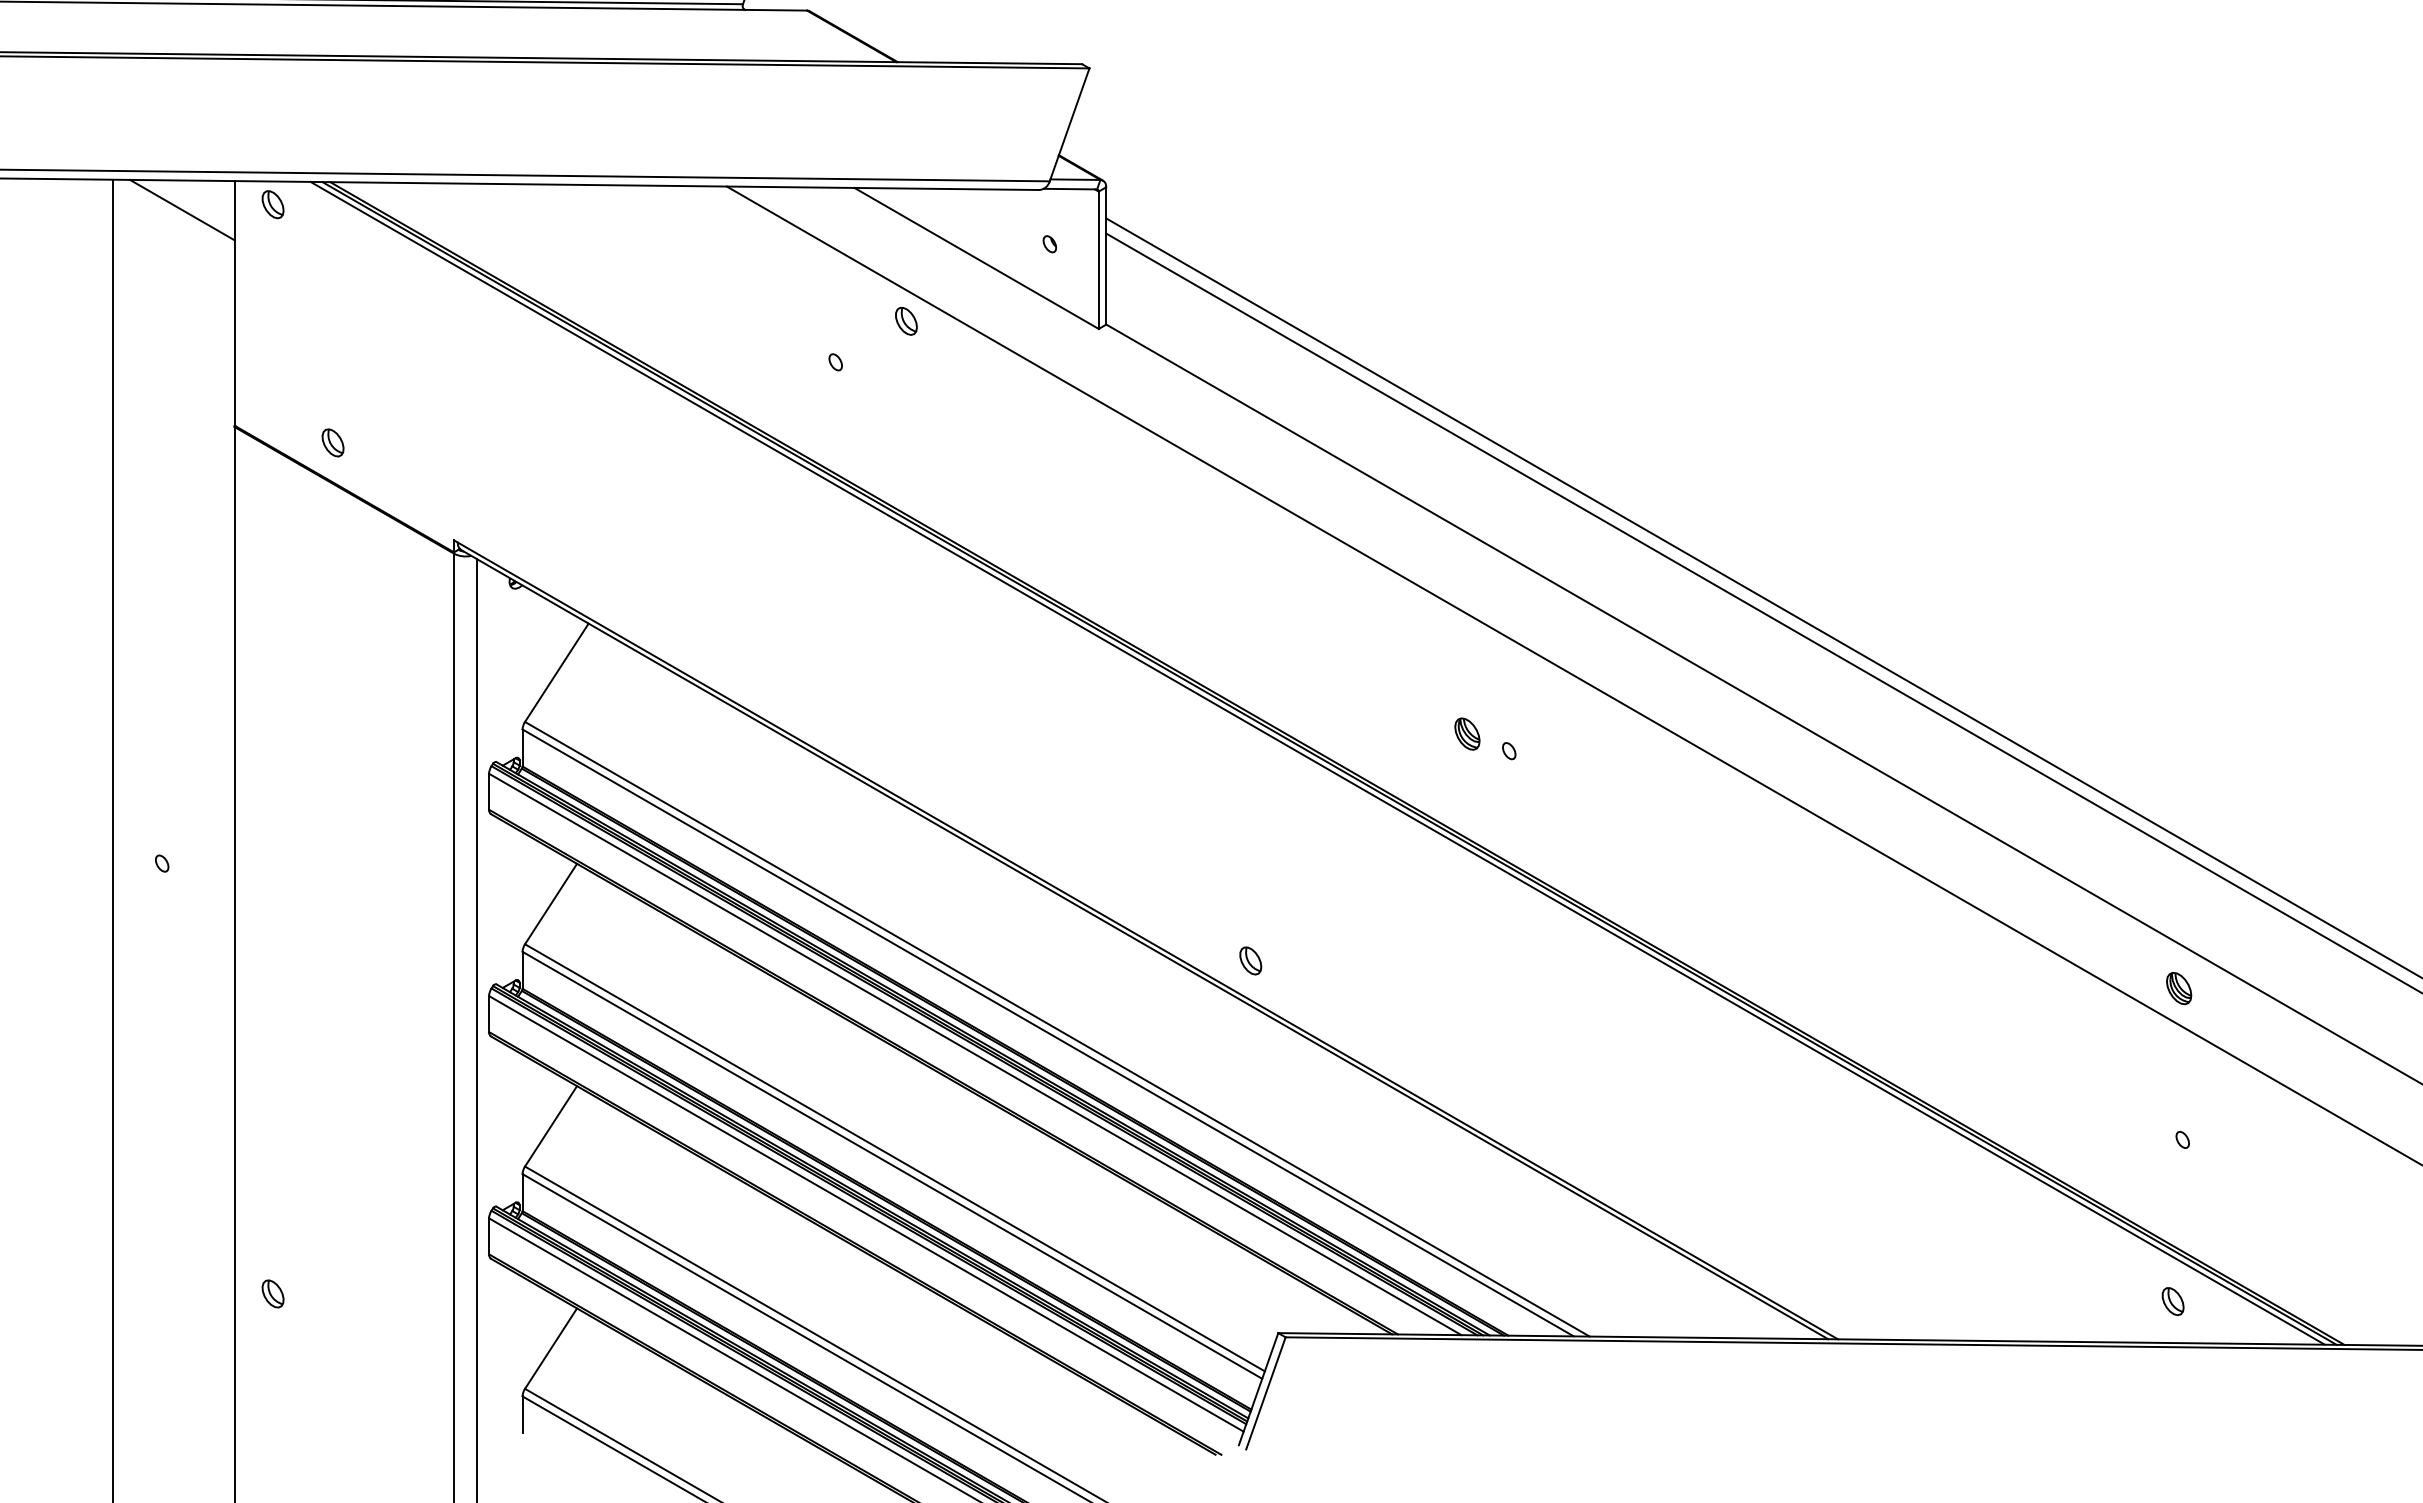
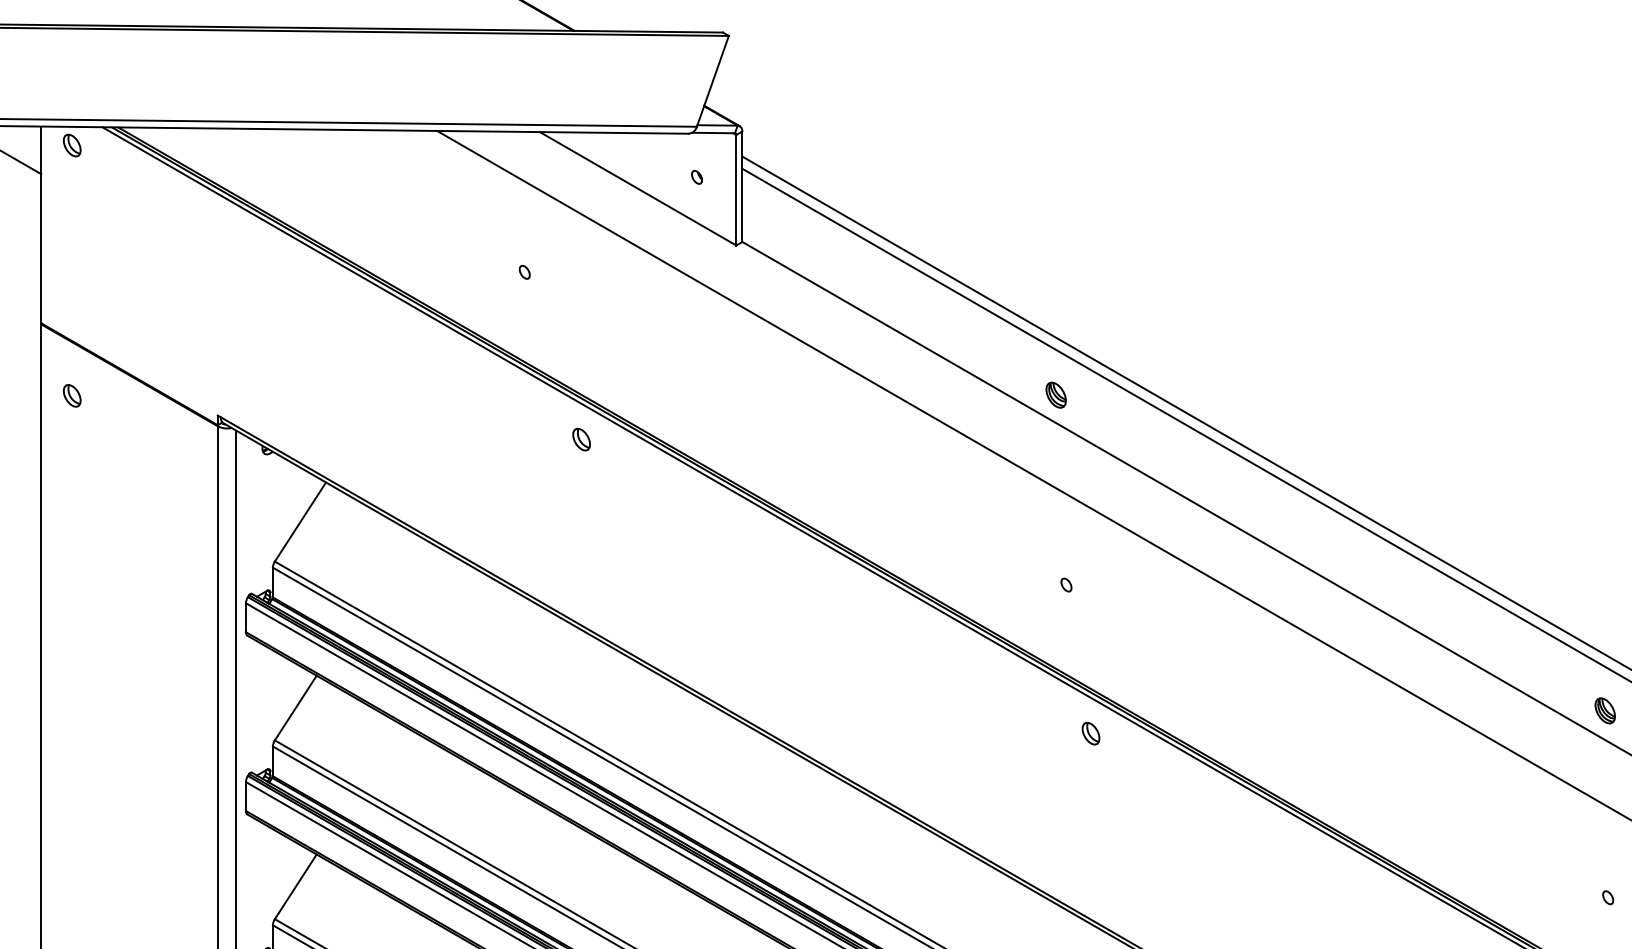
part: (906, 321) -> (581, 439), moved
part: (332, 442) -> (71, 395), moved
part: (1467, 733) -> (1056, 394), moved
part: (1250, 960) -> (1090, 733), moved
part: (2179, 988) -> (1605, 710), moved

